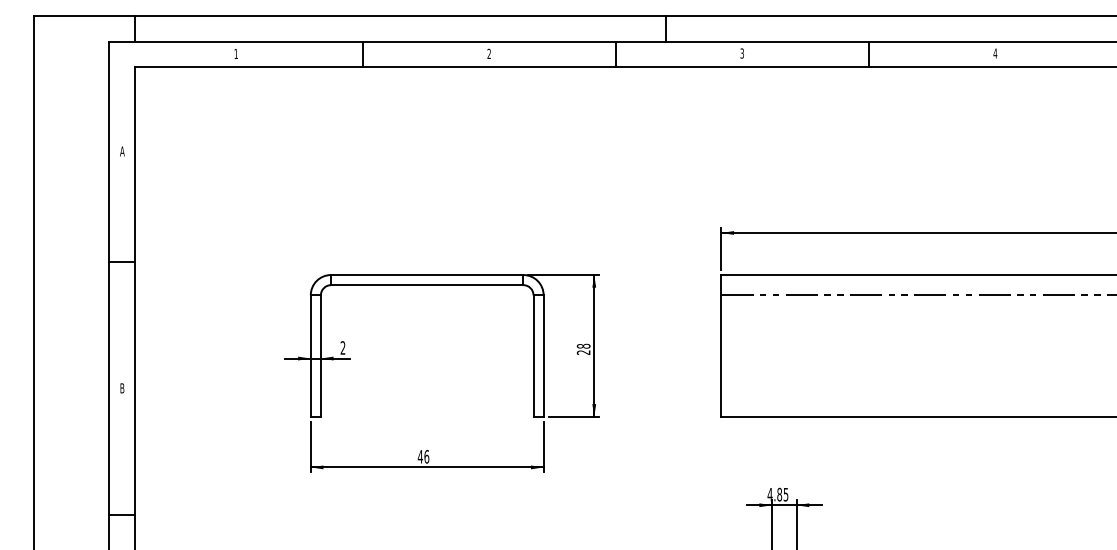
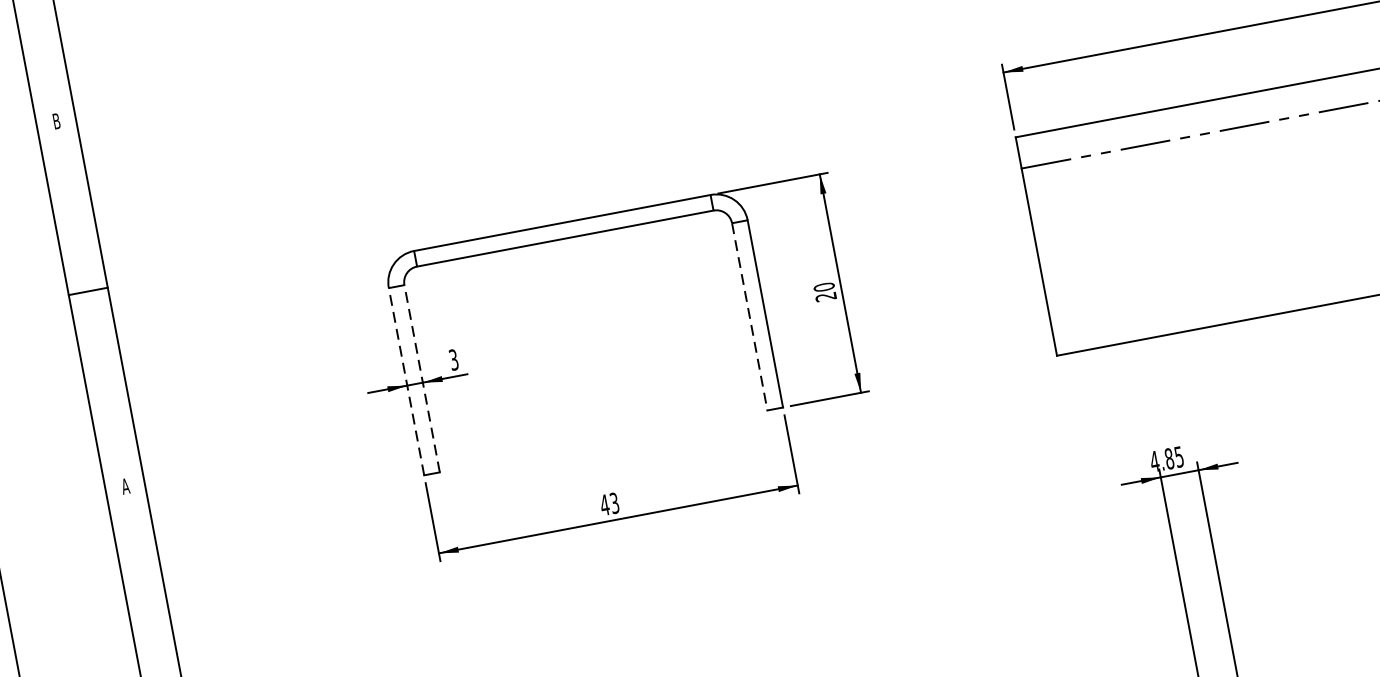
text: (122, 151) -> (56, 121), A -> B
text: (583, 345) -> (823, 286), 28 -> 20
text: (342, 348) -> (453, 360), 2 -> 3
line: (310, 356) -> (406, 382), solid -> dashed
line: (320, 356) -> (421, 379), solid -> dashed
line: (533, 356) -> (749, 317), solid -> dashed
text: (122, 388) -> (125, 486), B -> A
text: (426, 456) -> (614, 502), 46 -> 43

